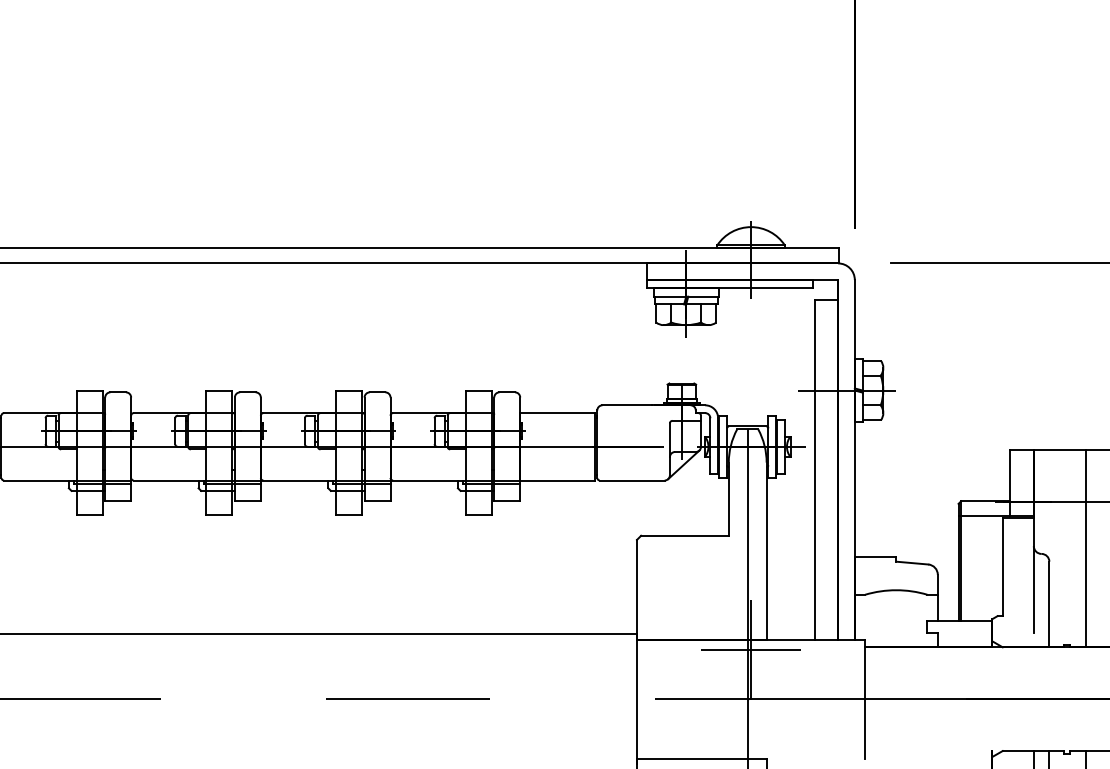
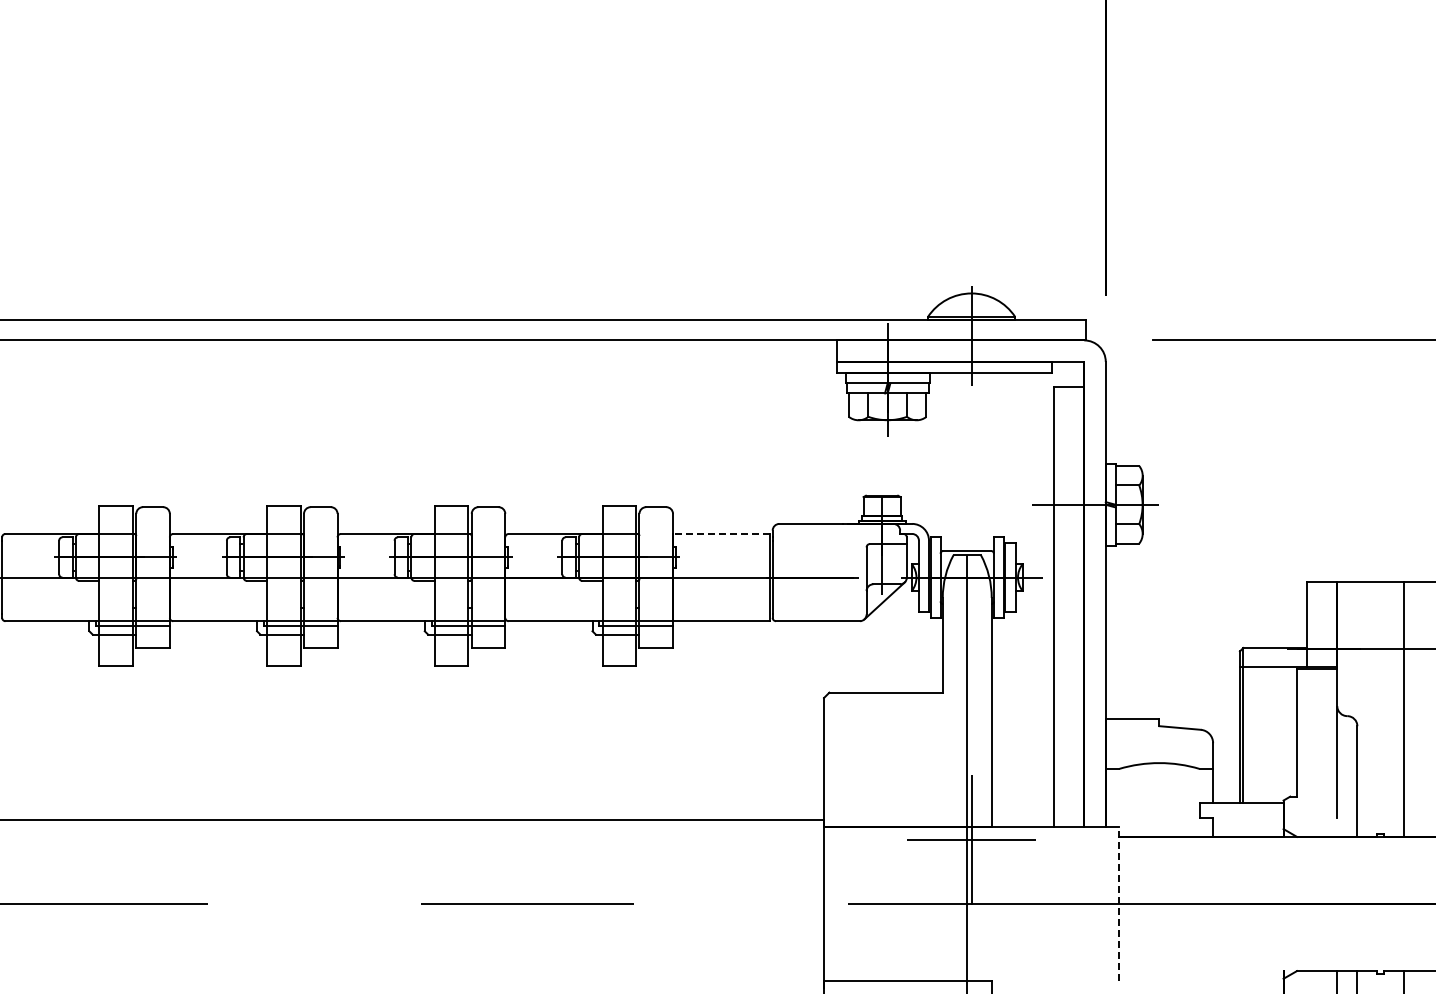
line: (557, 412) -> (721, 533), solid -> dashed
line: (865, 698) -> (1119, 903), solid -> dashed

